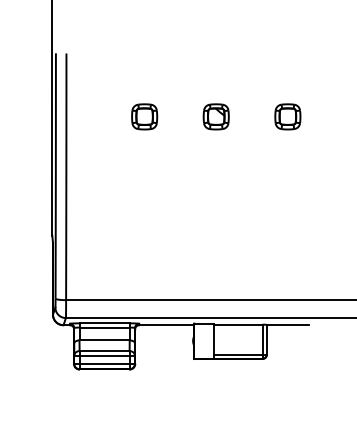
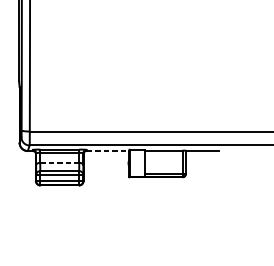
line: (167, 325) -> (108, 151), solid -> dashed
line: (105, 340) -> (60, 162), solid -> dashed

